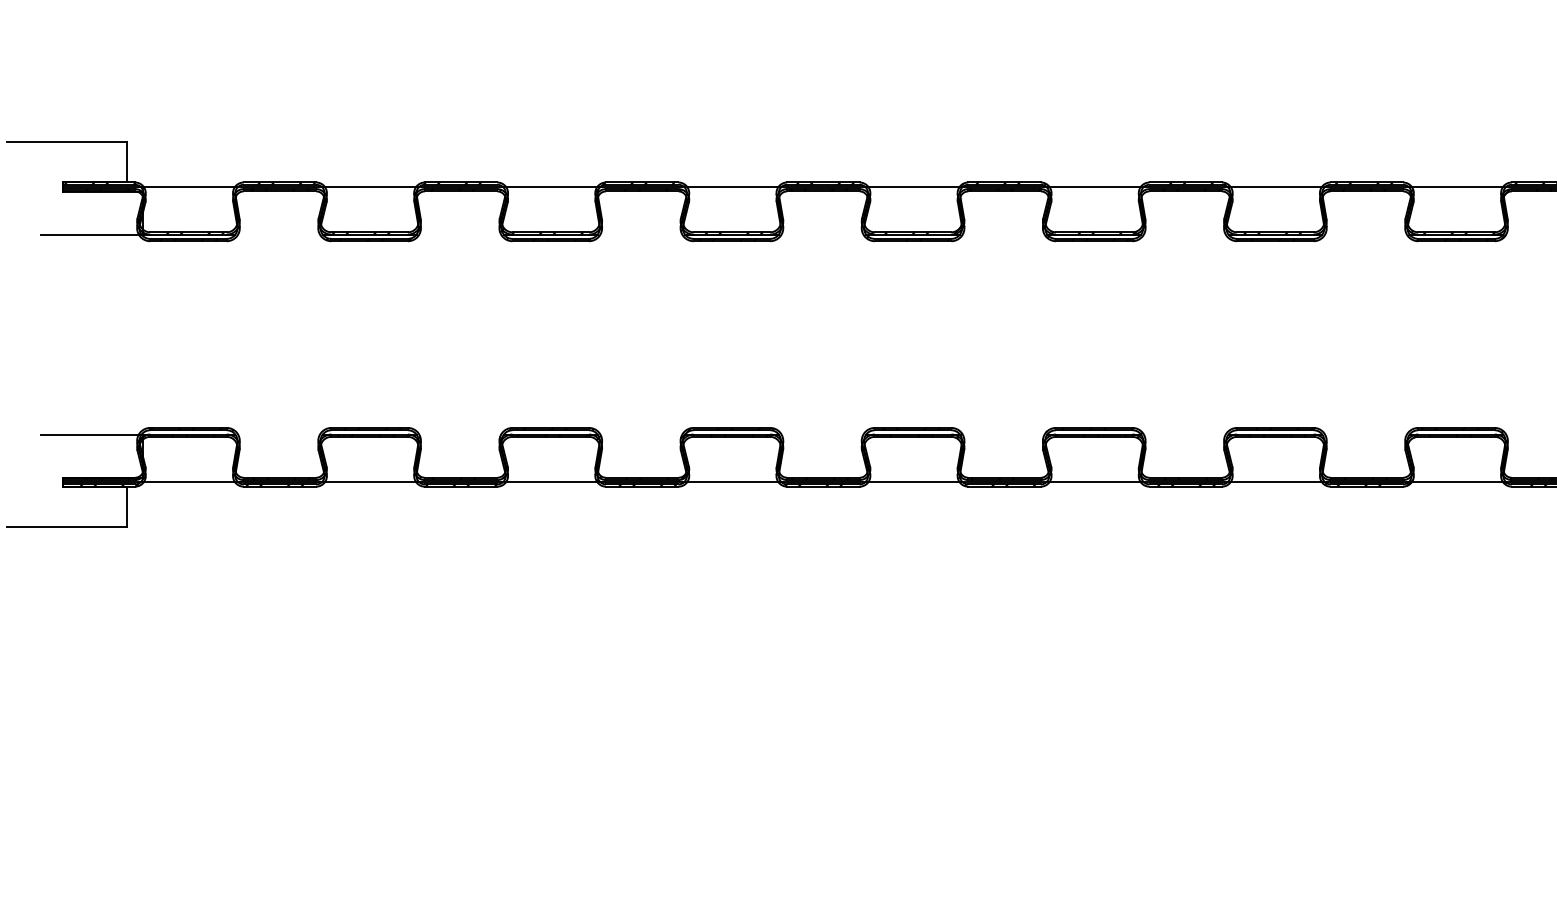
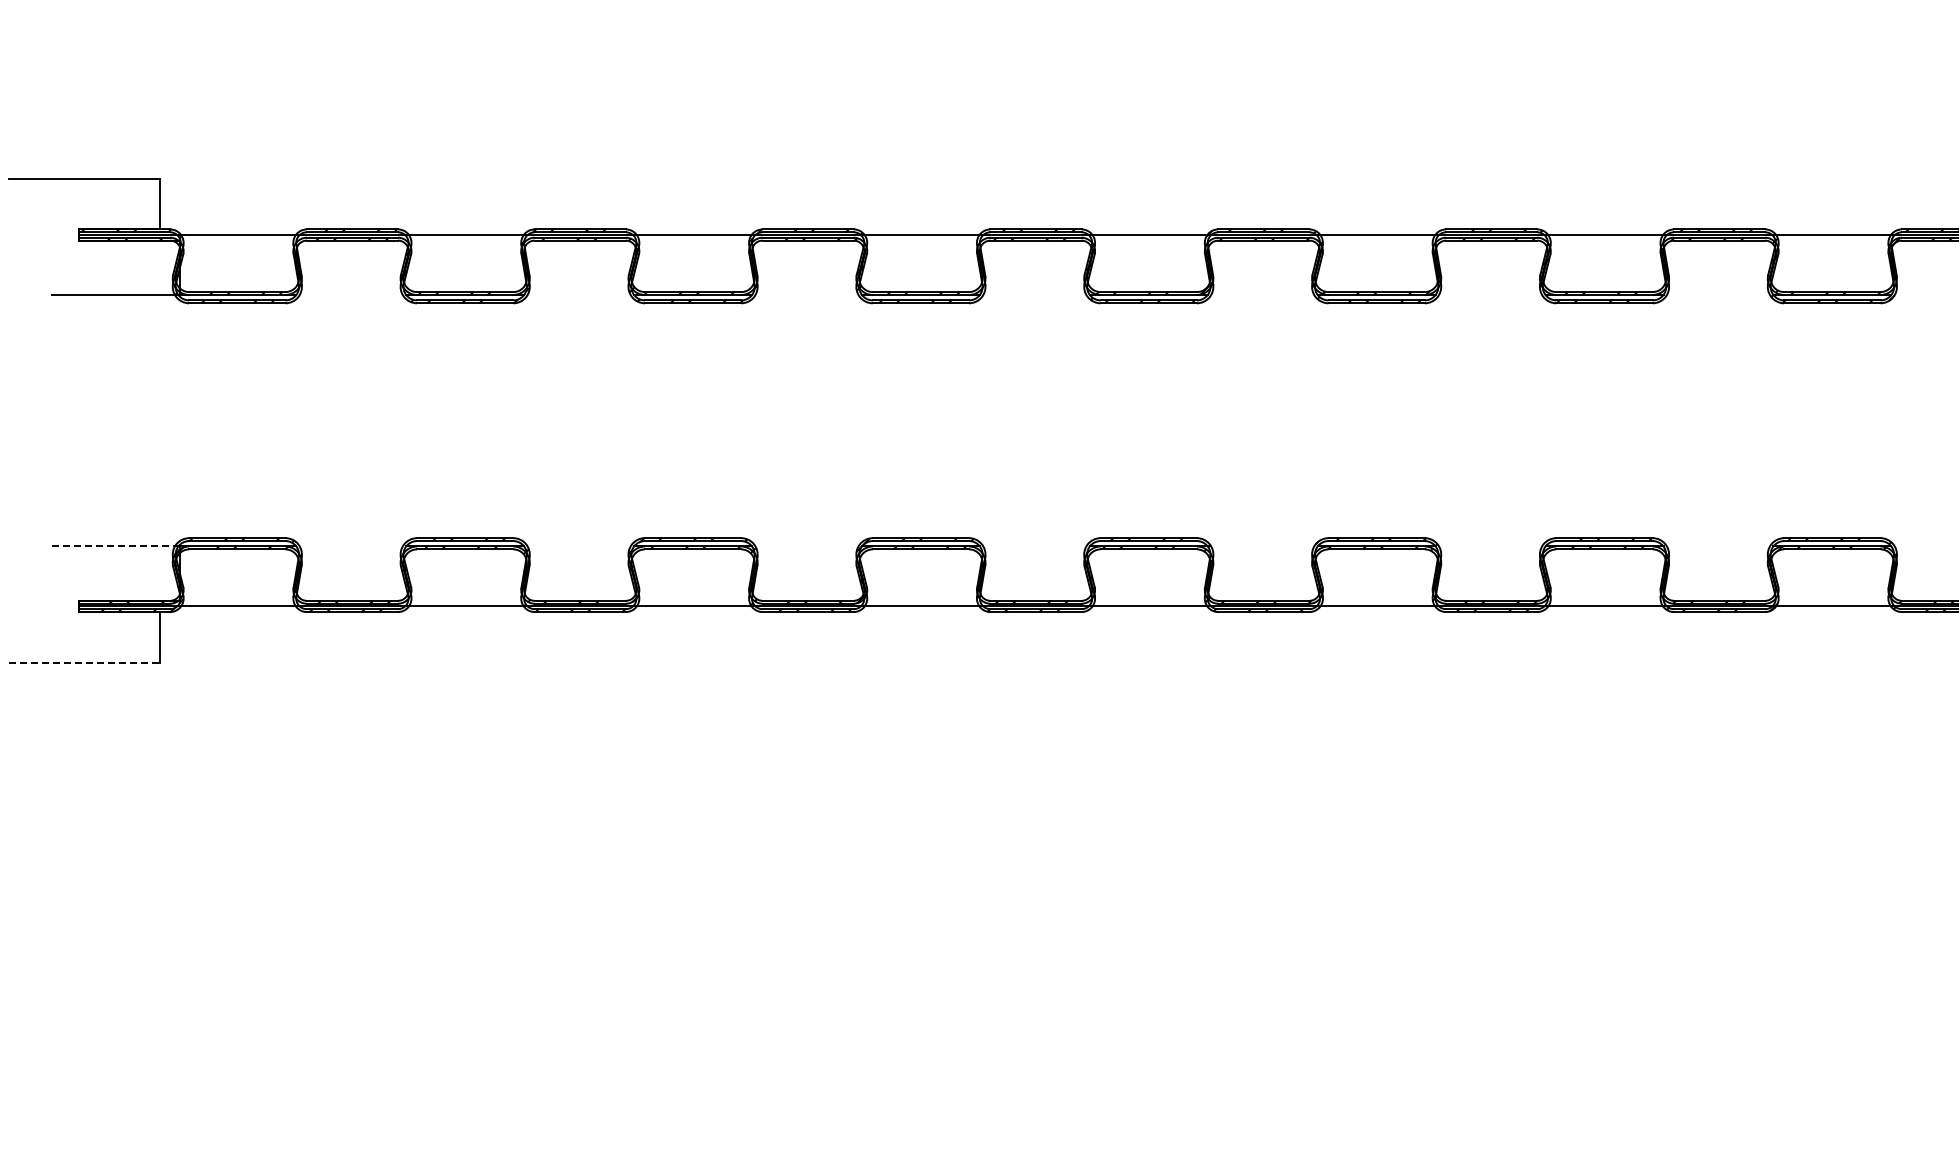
line: (91, 434) -> (115, 546), solid -> dashed
line: (67, 526) -> (85, 662), solid -> dashed

